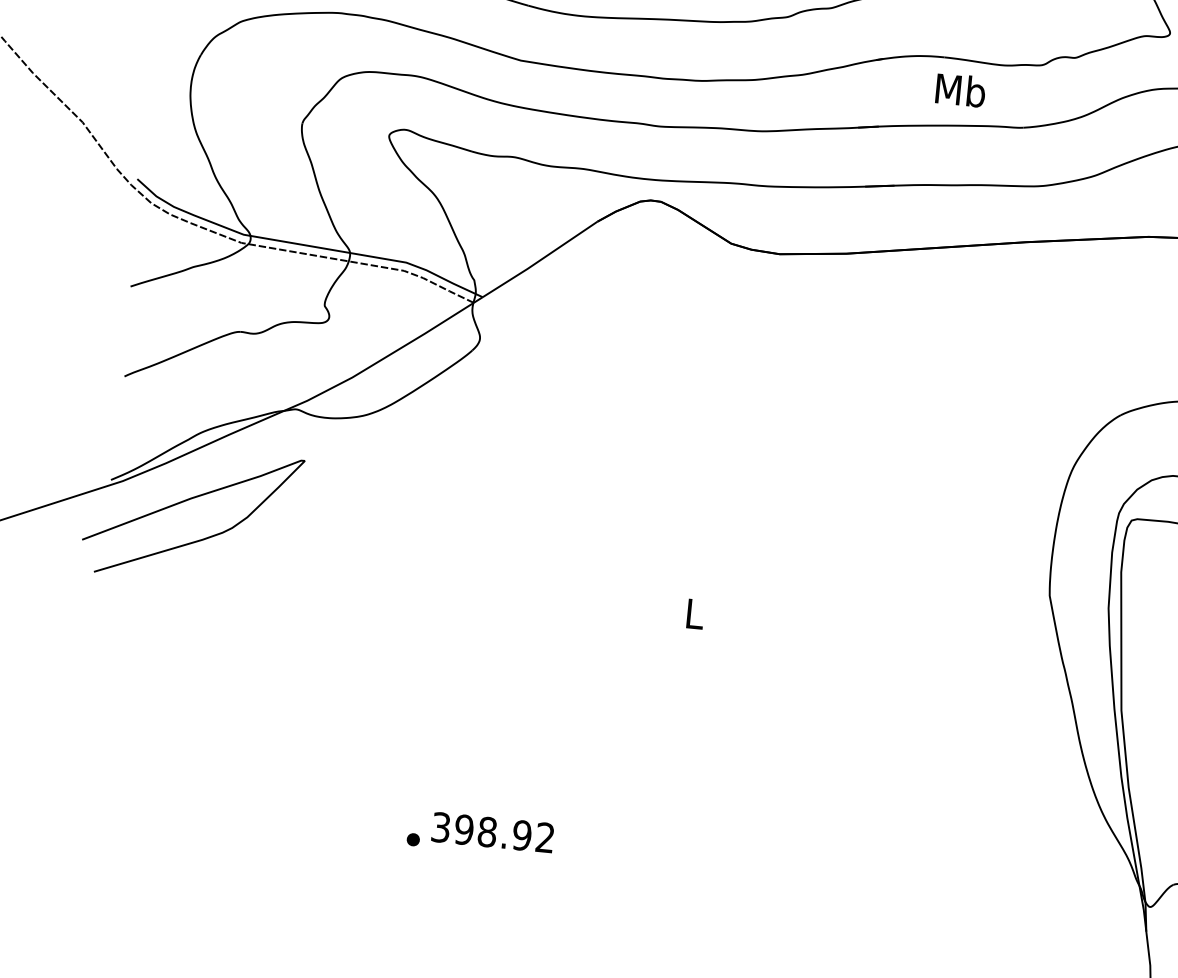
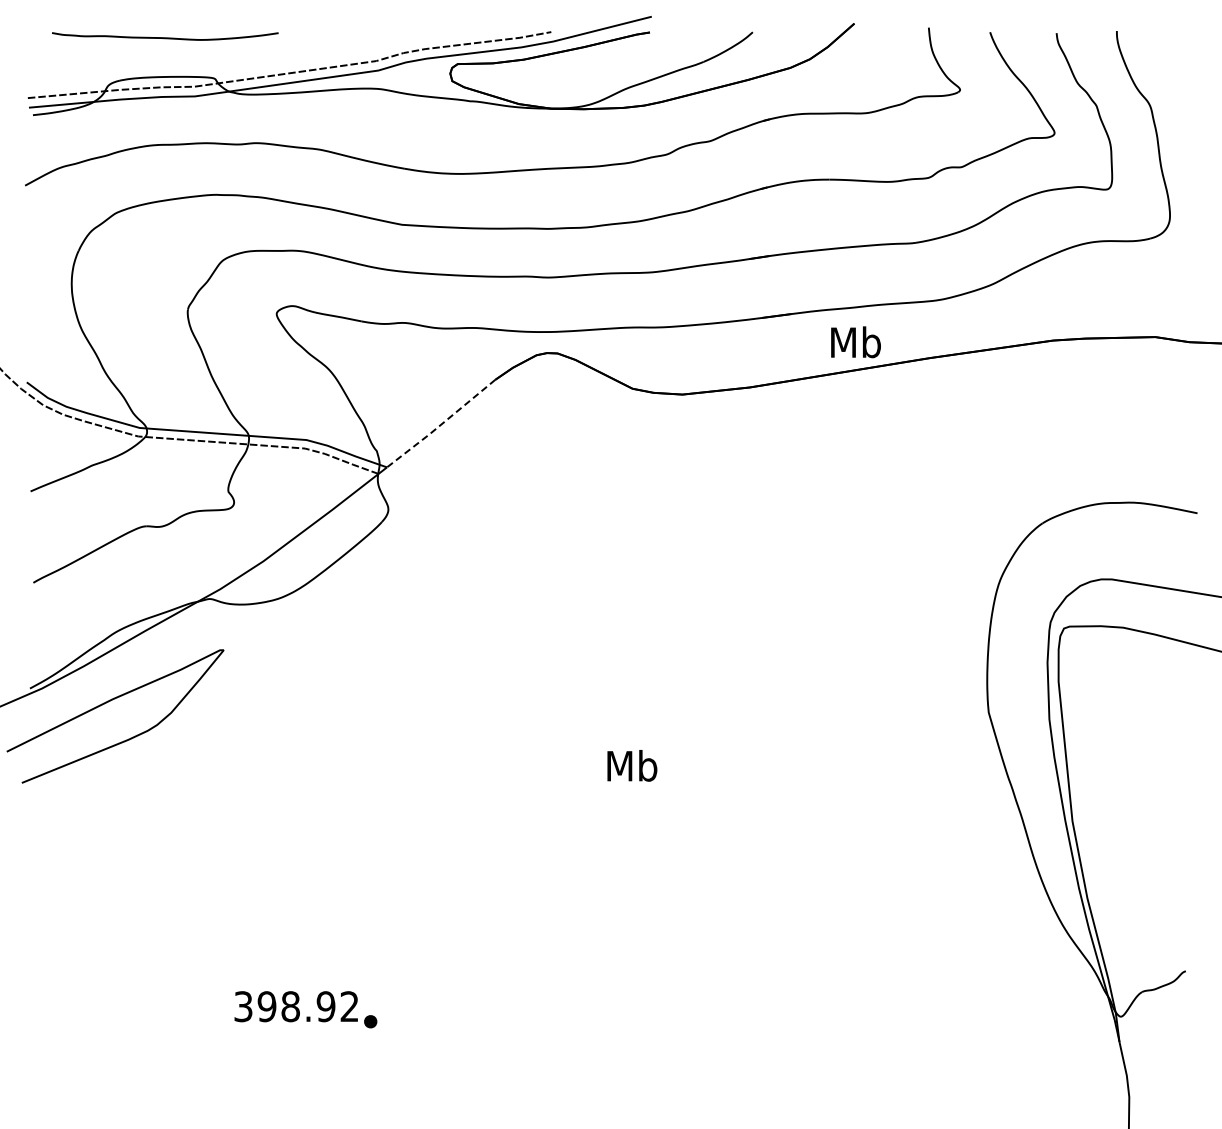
text: (960, 90) -> (855, 342), moved
line: (539, 260) -> (440, 424), solid -> dashed
text: (694, 613) -> (632, 765), L -> Mb
text: (492, 832) -> (295, 1006), moved

